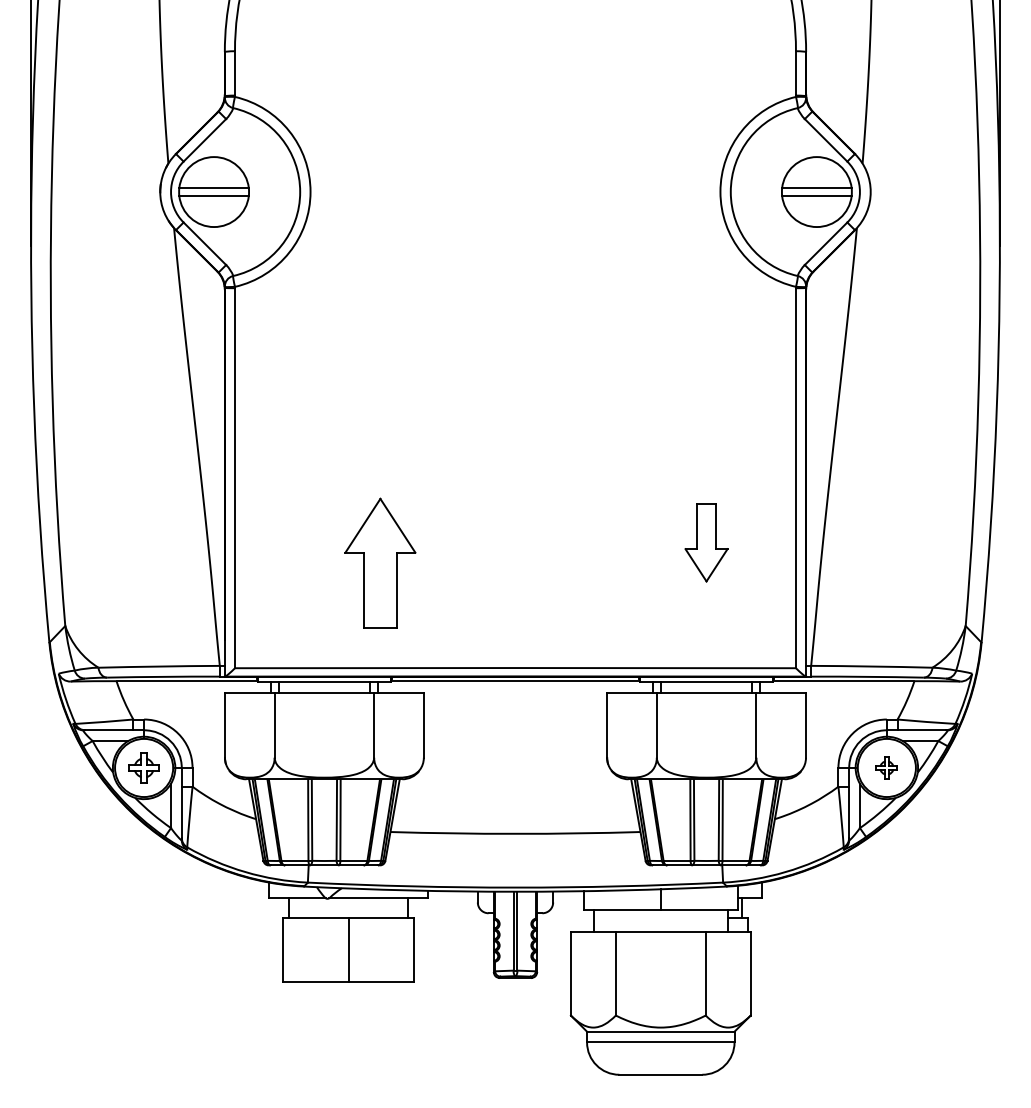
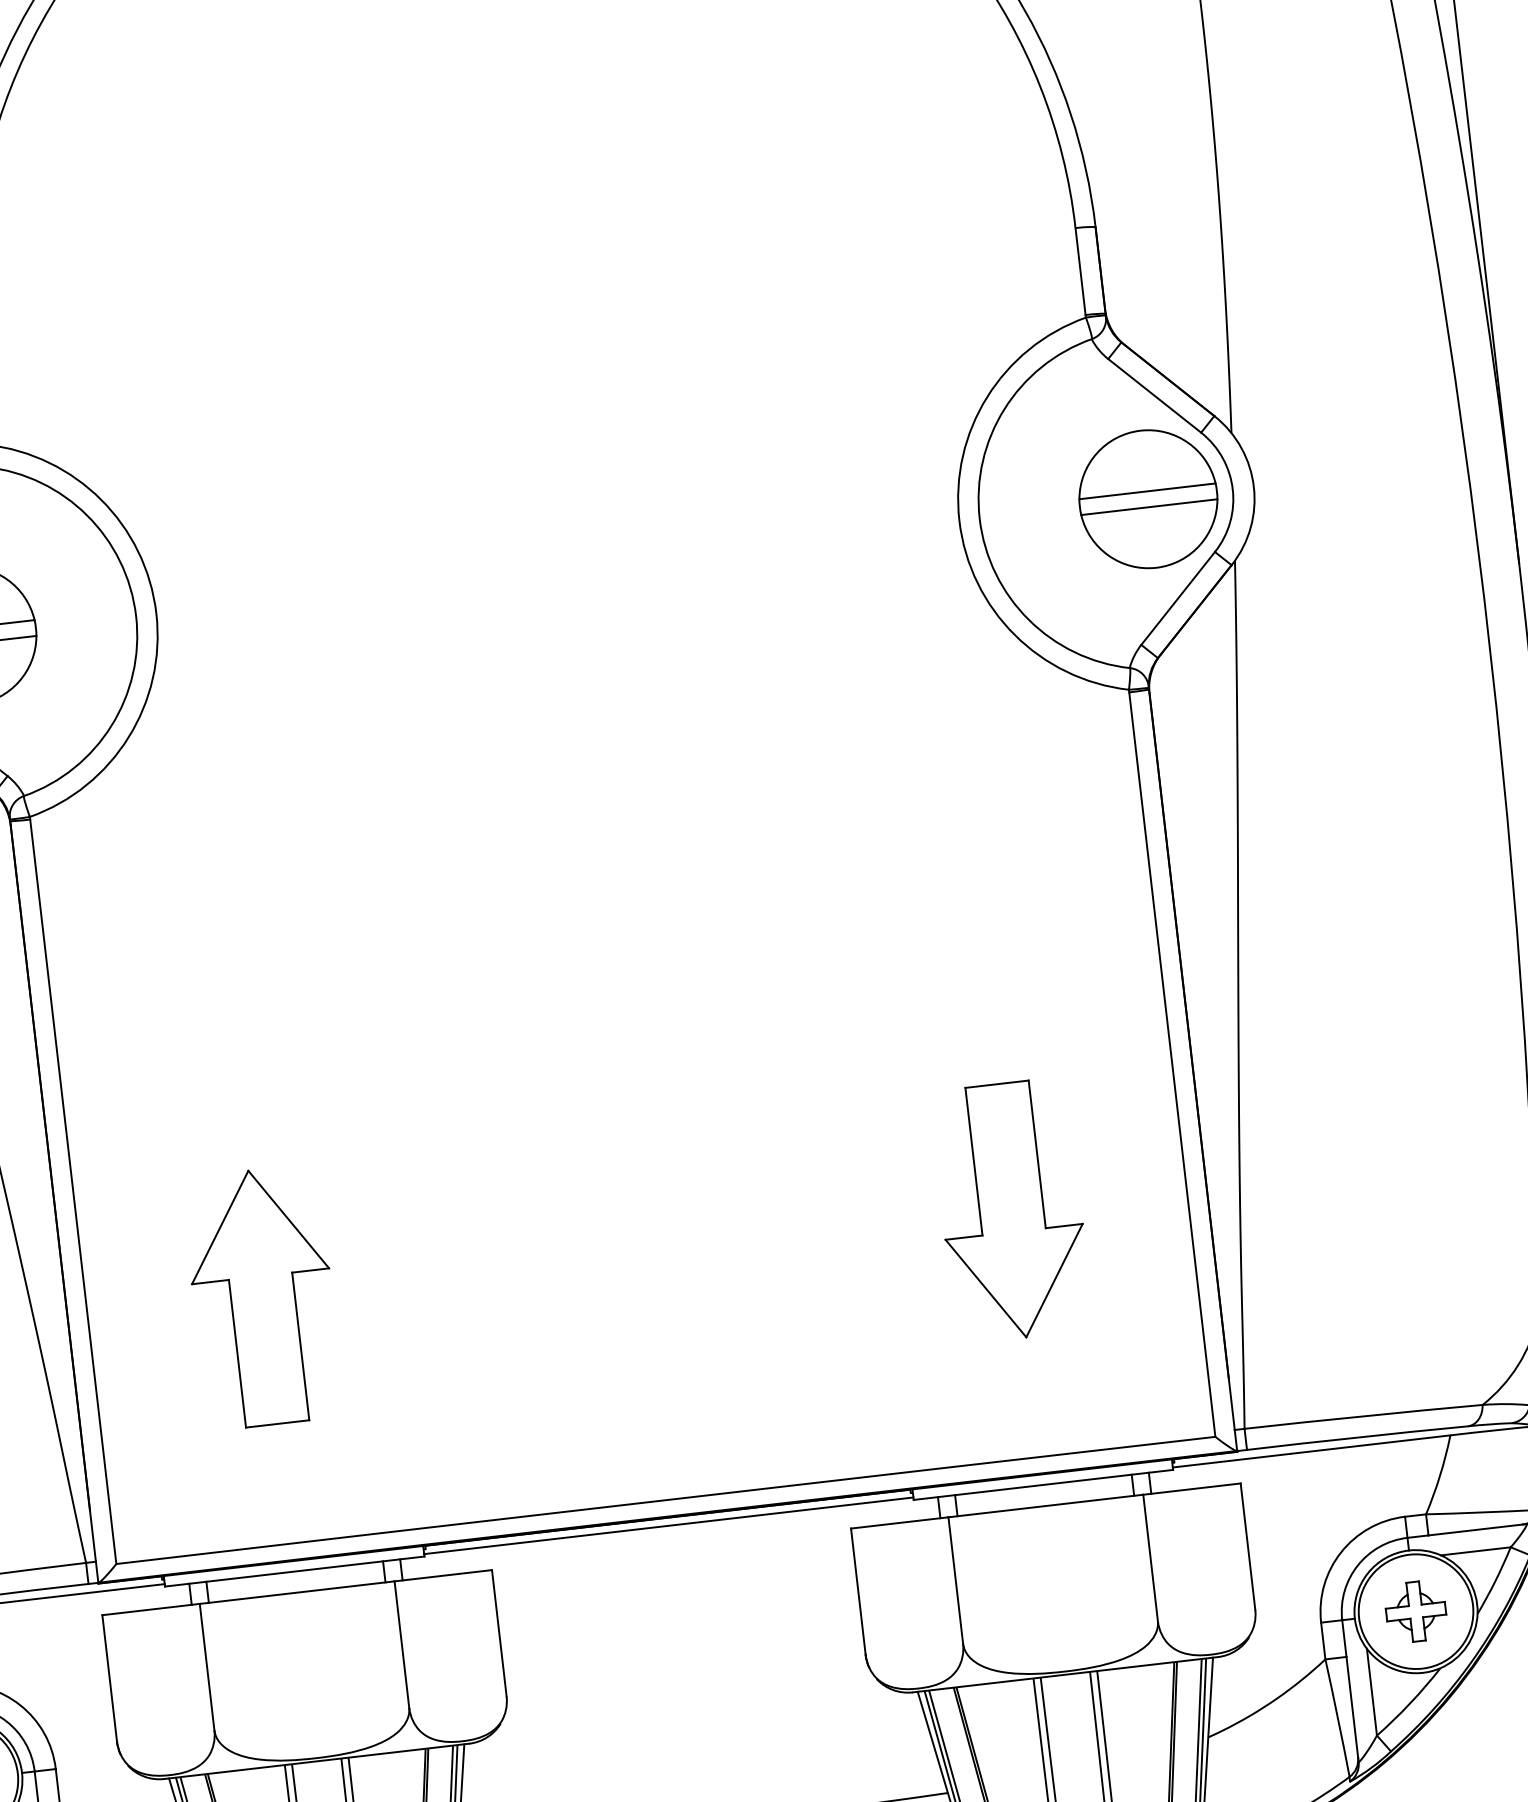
part: (706, 542) -> (1011, 1210), size x1.67
part: (380, 562) -> (262, 1295), moved
part: (886, 767) -> (1415, 1610), size x1.43

